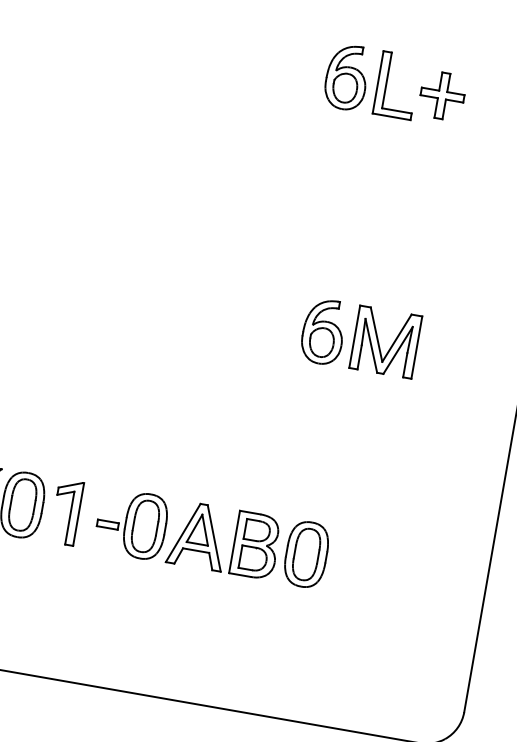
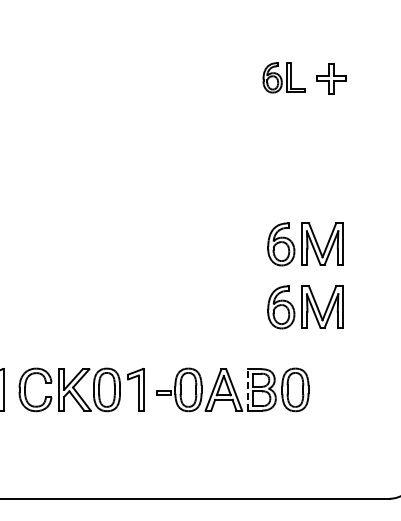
part: (370, 80) -> (283, 77), size x0.7
part: (343, 433) -> (305, 307), added
line: (234, 541) -> (247, 389), solid -> dashed

